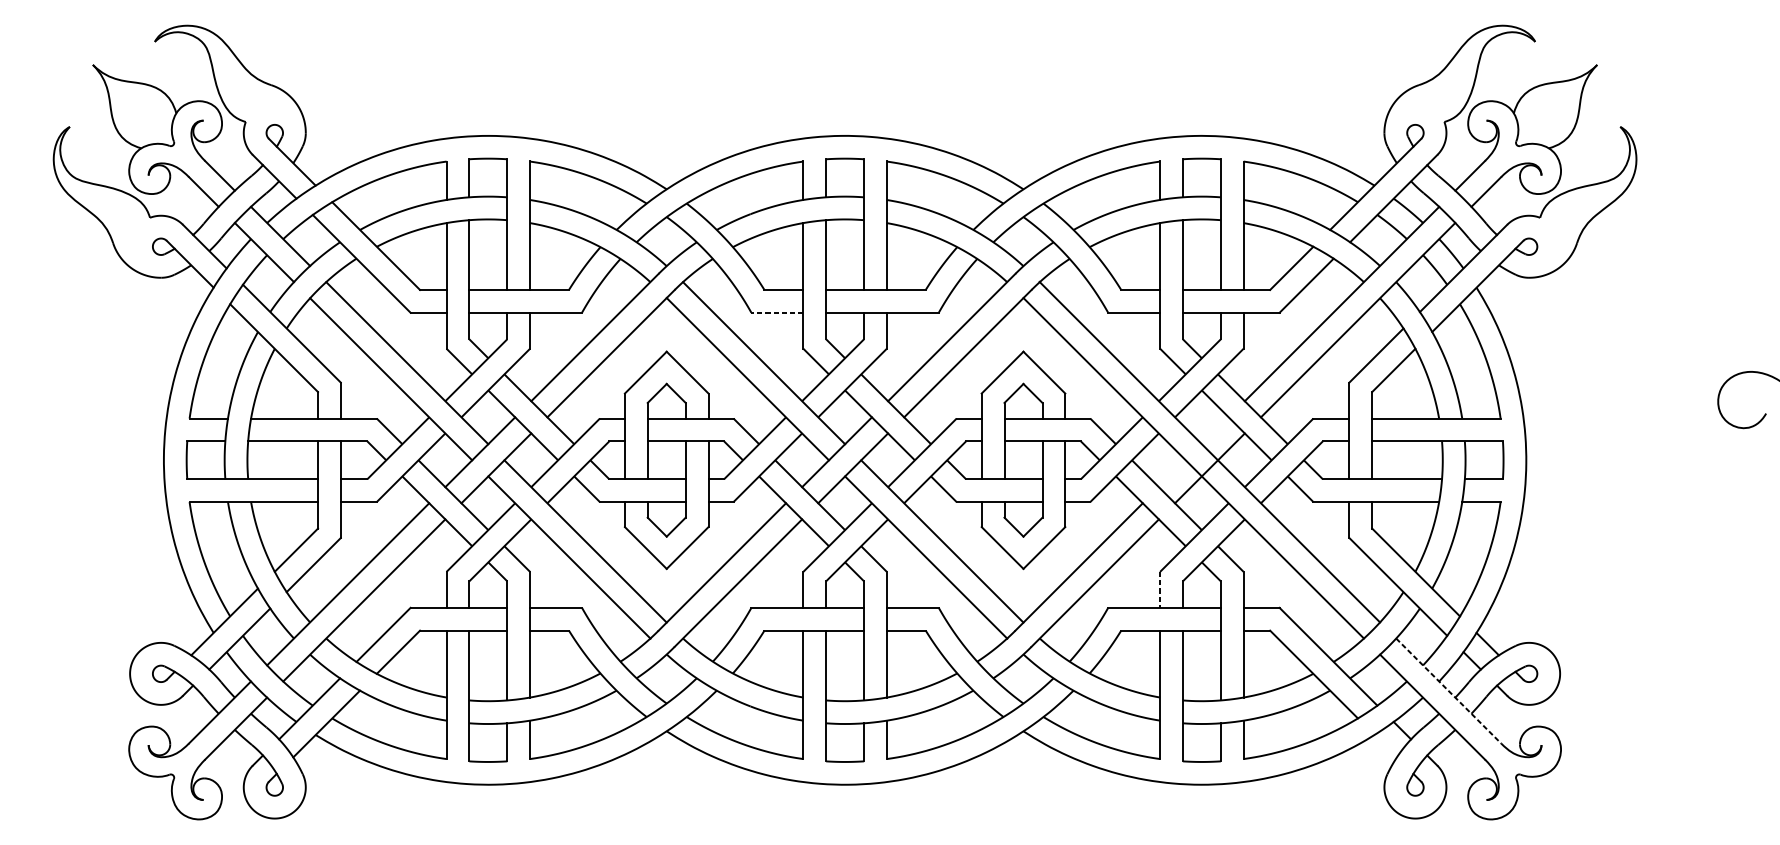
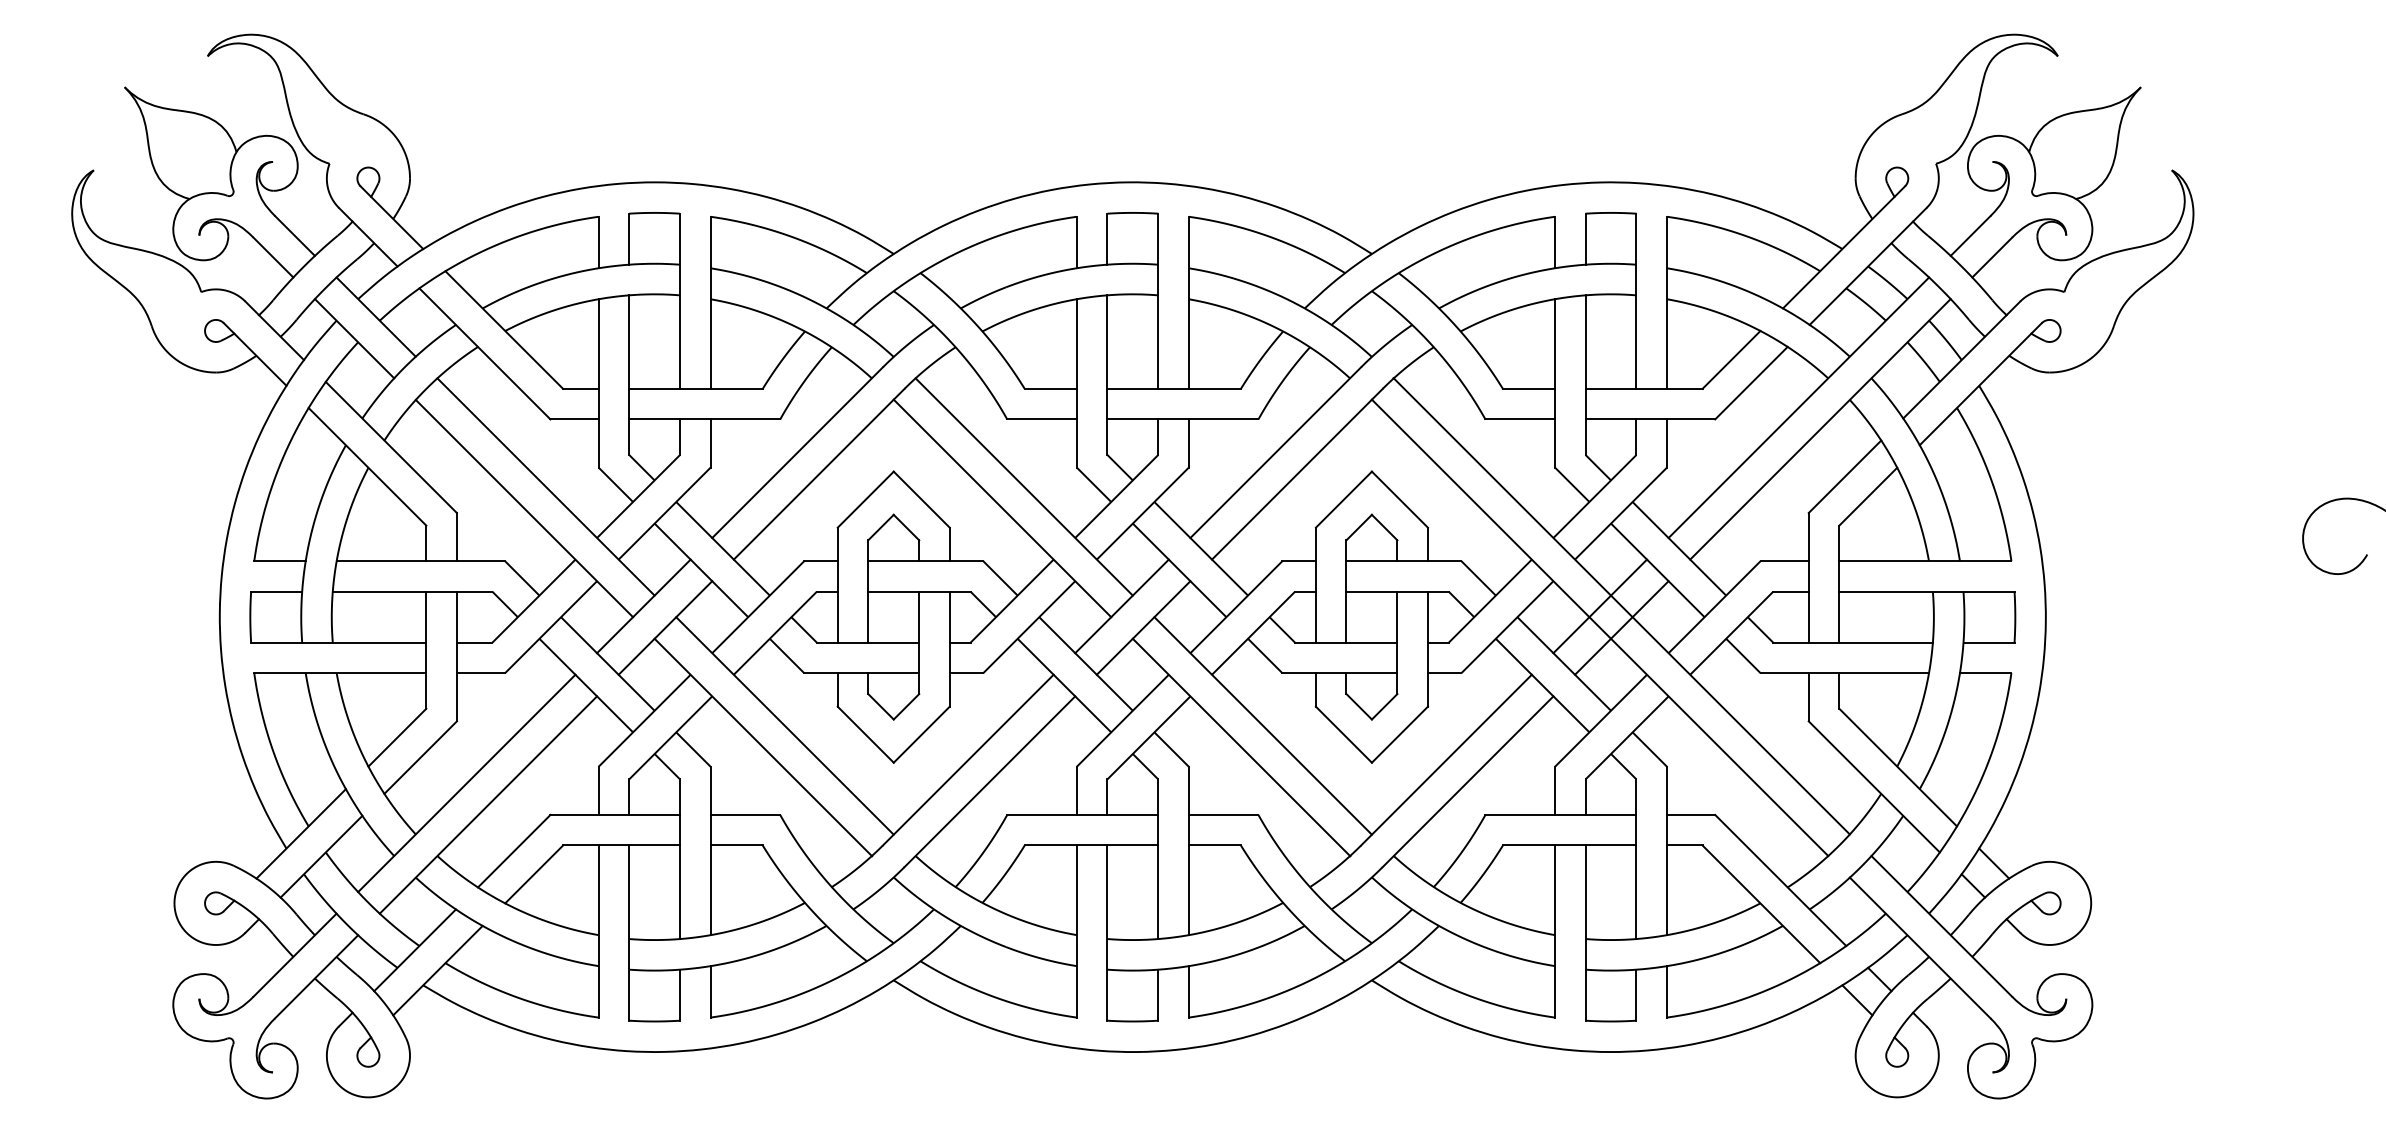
line: (777, 312) -> (1042, 419), dashed -> solid
line: (1194, 452) -> (1600, 606), added
line: (1160, 590) -> (1555, 791), dashed -> solid
line: (1449, 691) -> (1942, 926), dashed -> solid
line: (1385, 746) -> (1857, 1000), added

